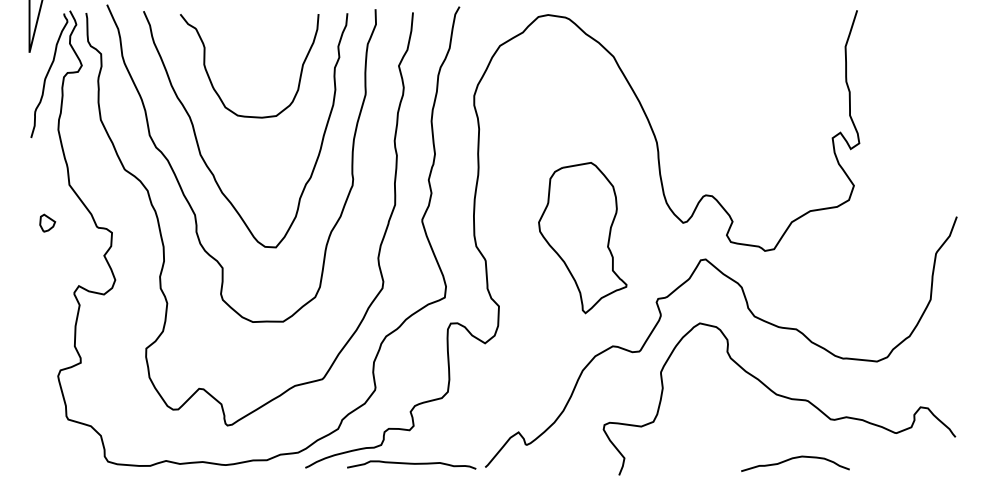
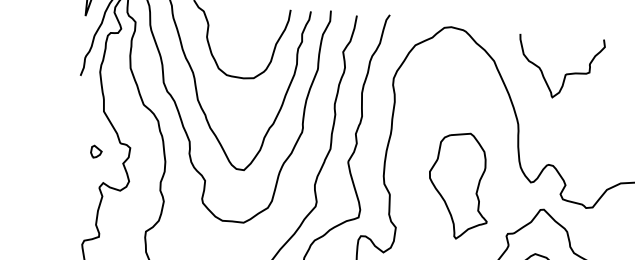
curve: (716, 64) -> (565, 73), added
part: (47, 222) -> (96, 151), moved

